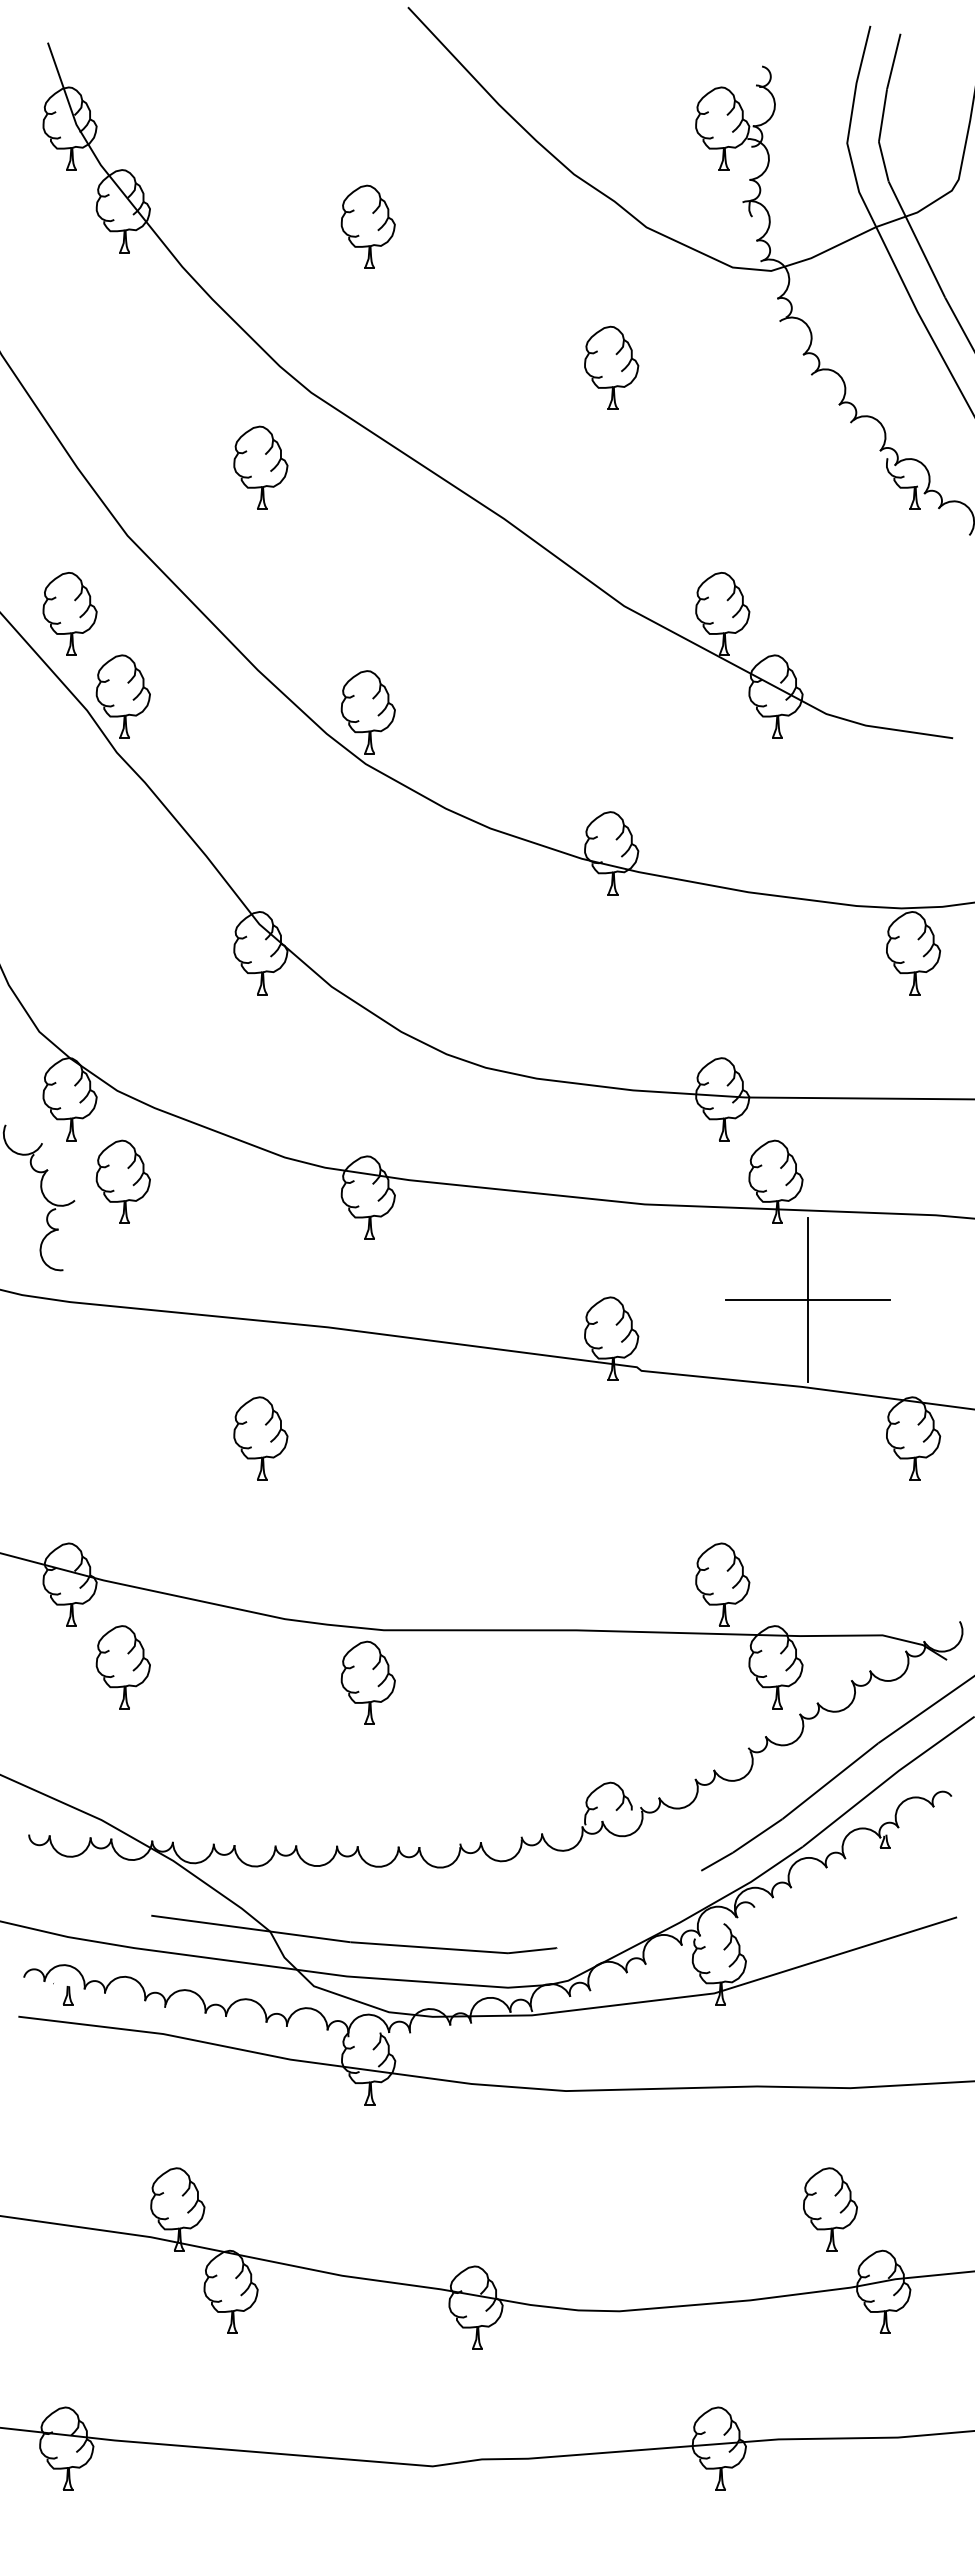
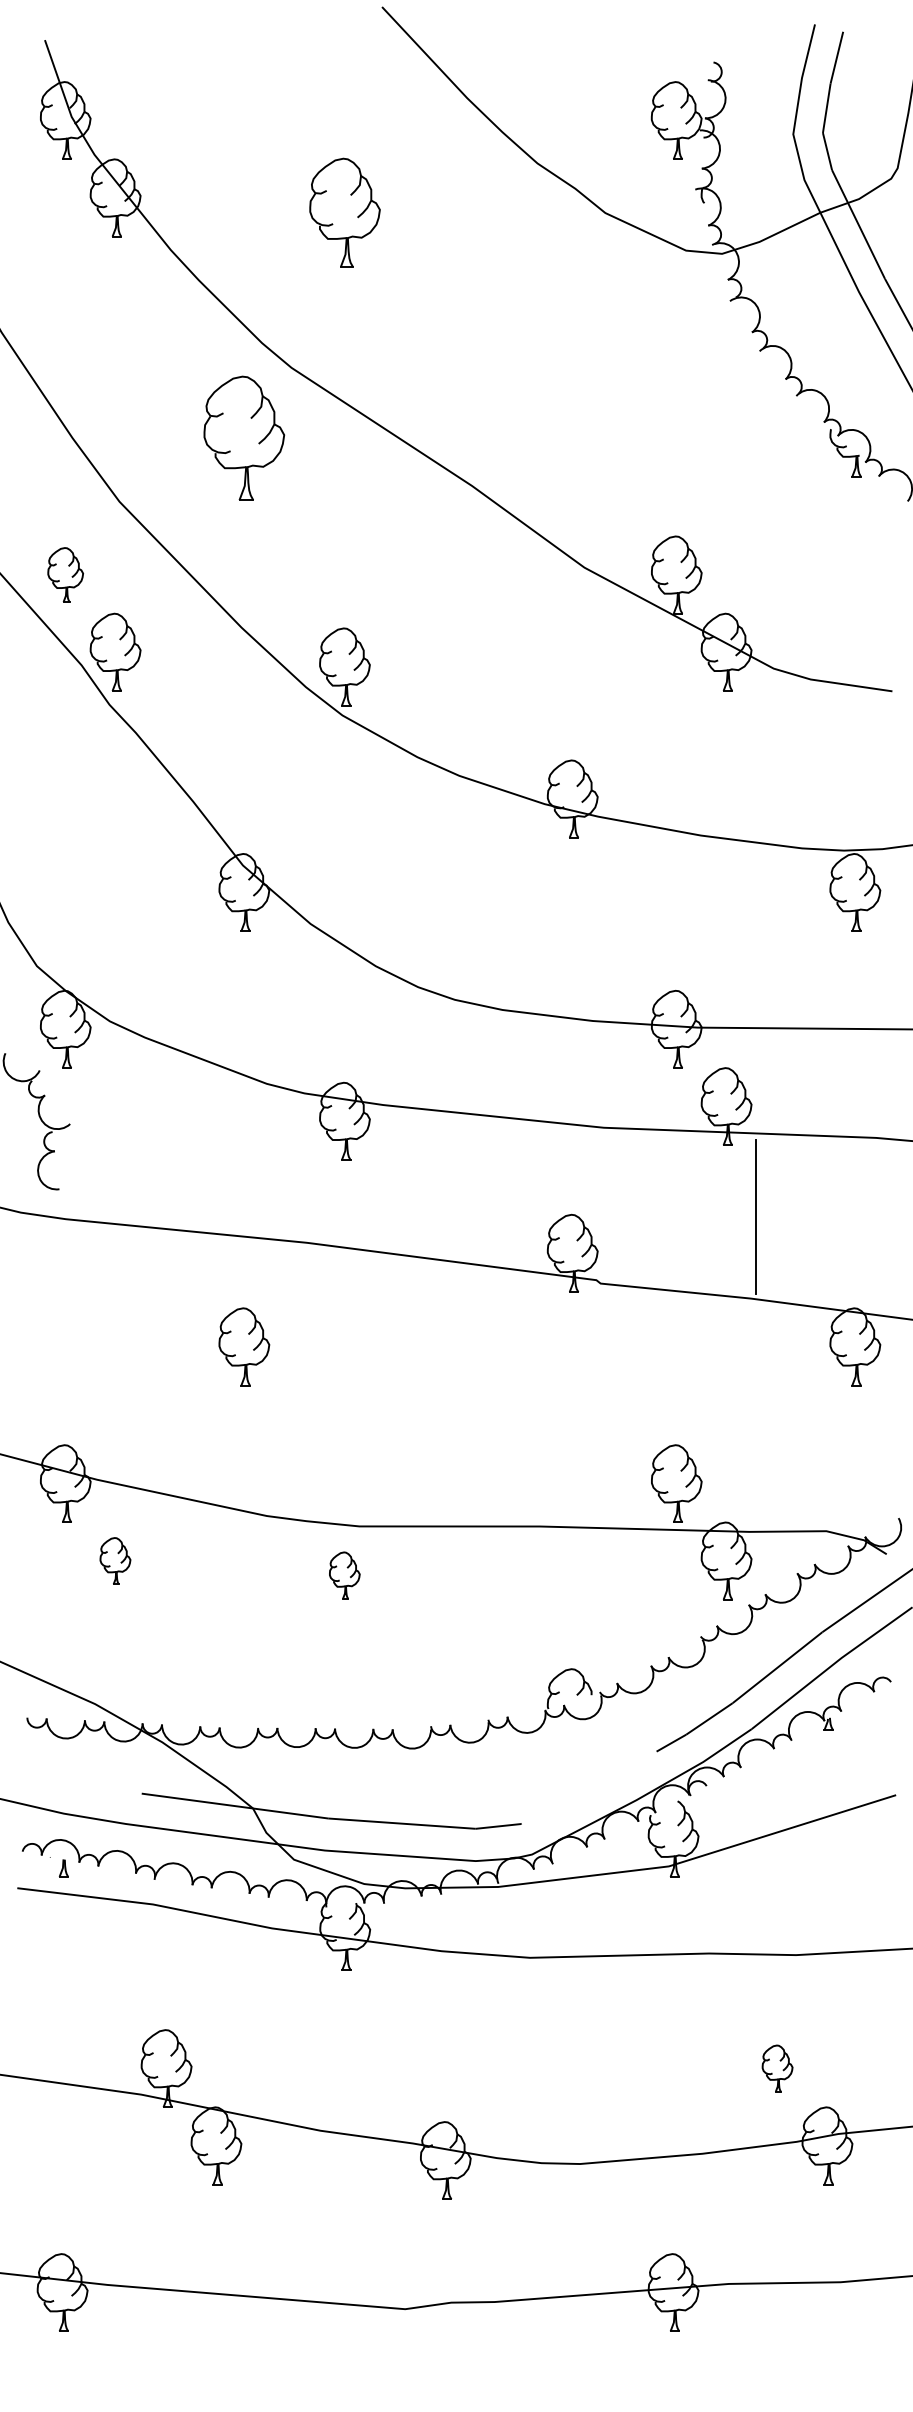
part: (367, 226) -> (344, 212), size x1.4
part: (611, 367) -> (572, 344), removed
part: (260, 467) -> (243, 437), size x1.6
part: (69, 613) -> (65, 574), size x0.7
part: (122, 1181) -> (114, 1106), removed
line: (807, 1300) -> (756, 1217), removed
part: (122, 1667) -> (114, 1561), size x0.6
part: (367, 1682) -> (344, 1575), size x0.6
part: (830, 2209) -> (777, 2068), size x0.6

